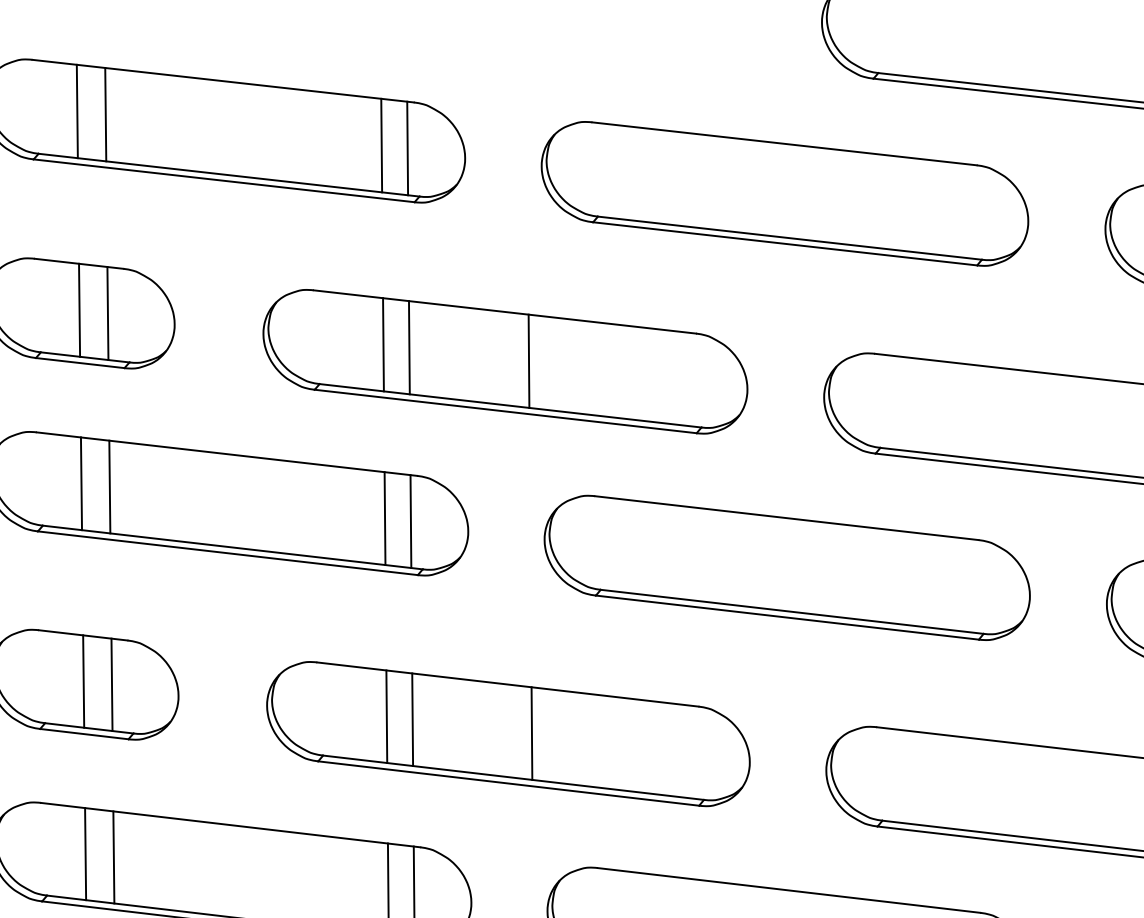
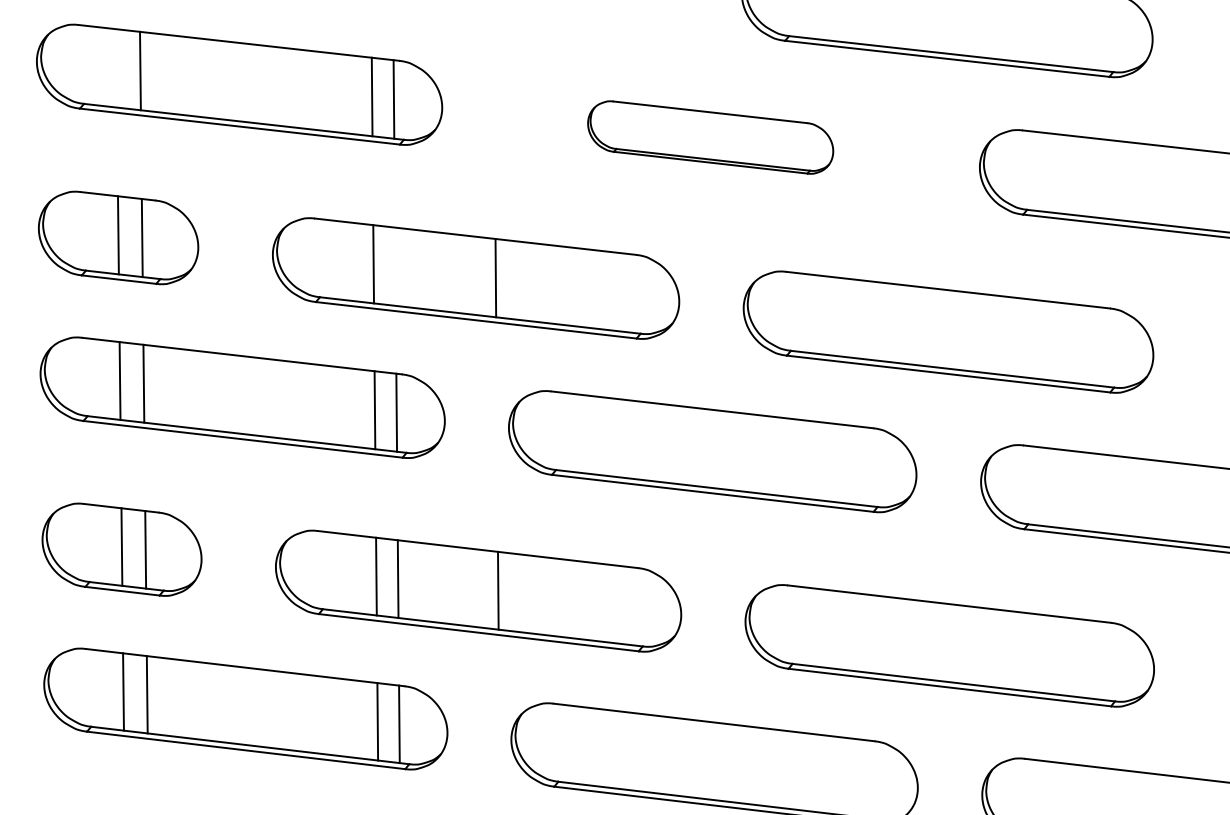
line: (77, 111) -> (116, 68), removed
part: (784, 193) -> (710, 137), size x0.6
line: (409, 347) -> (395, 266), removed

